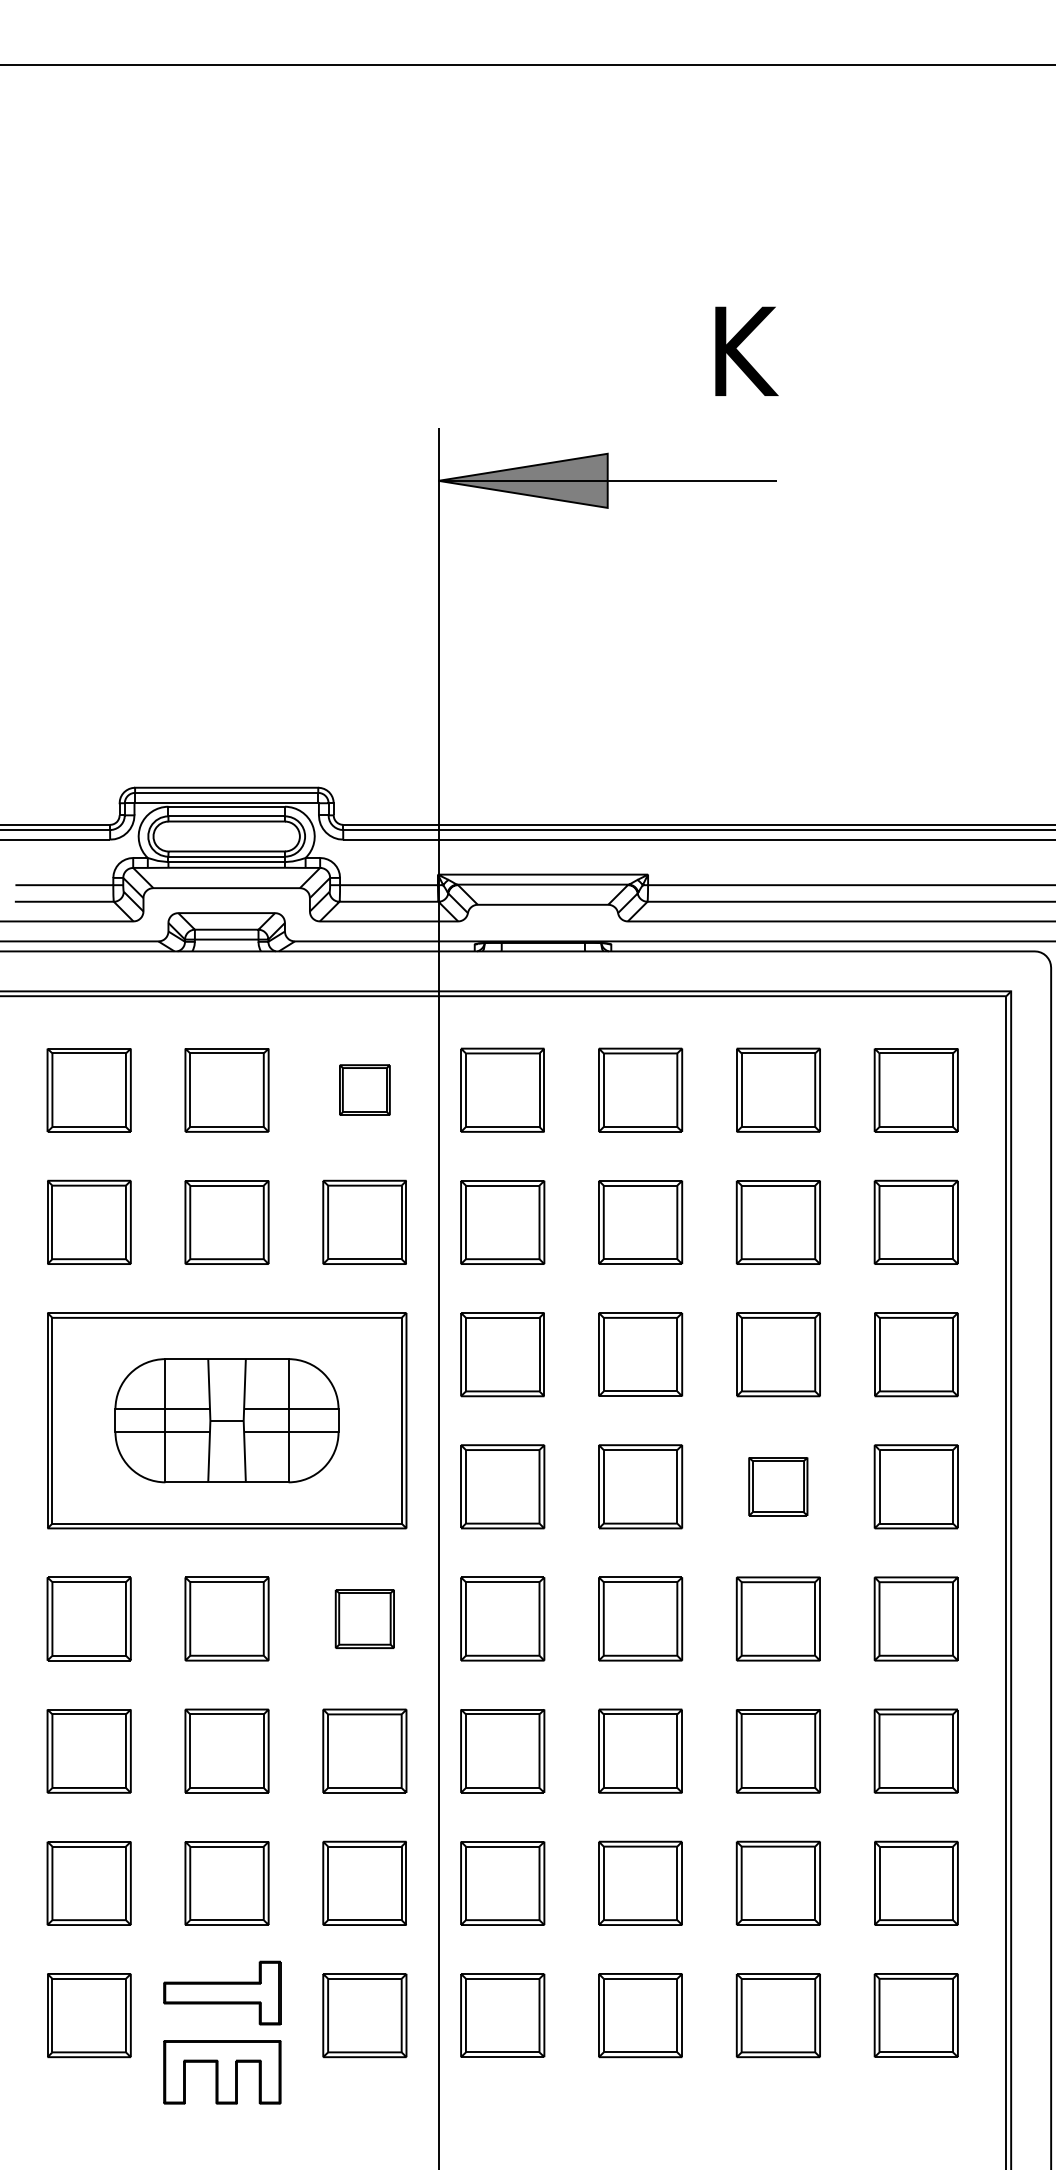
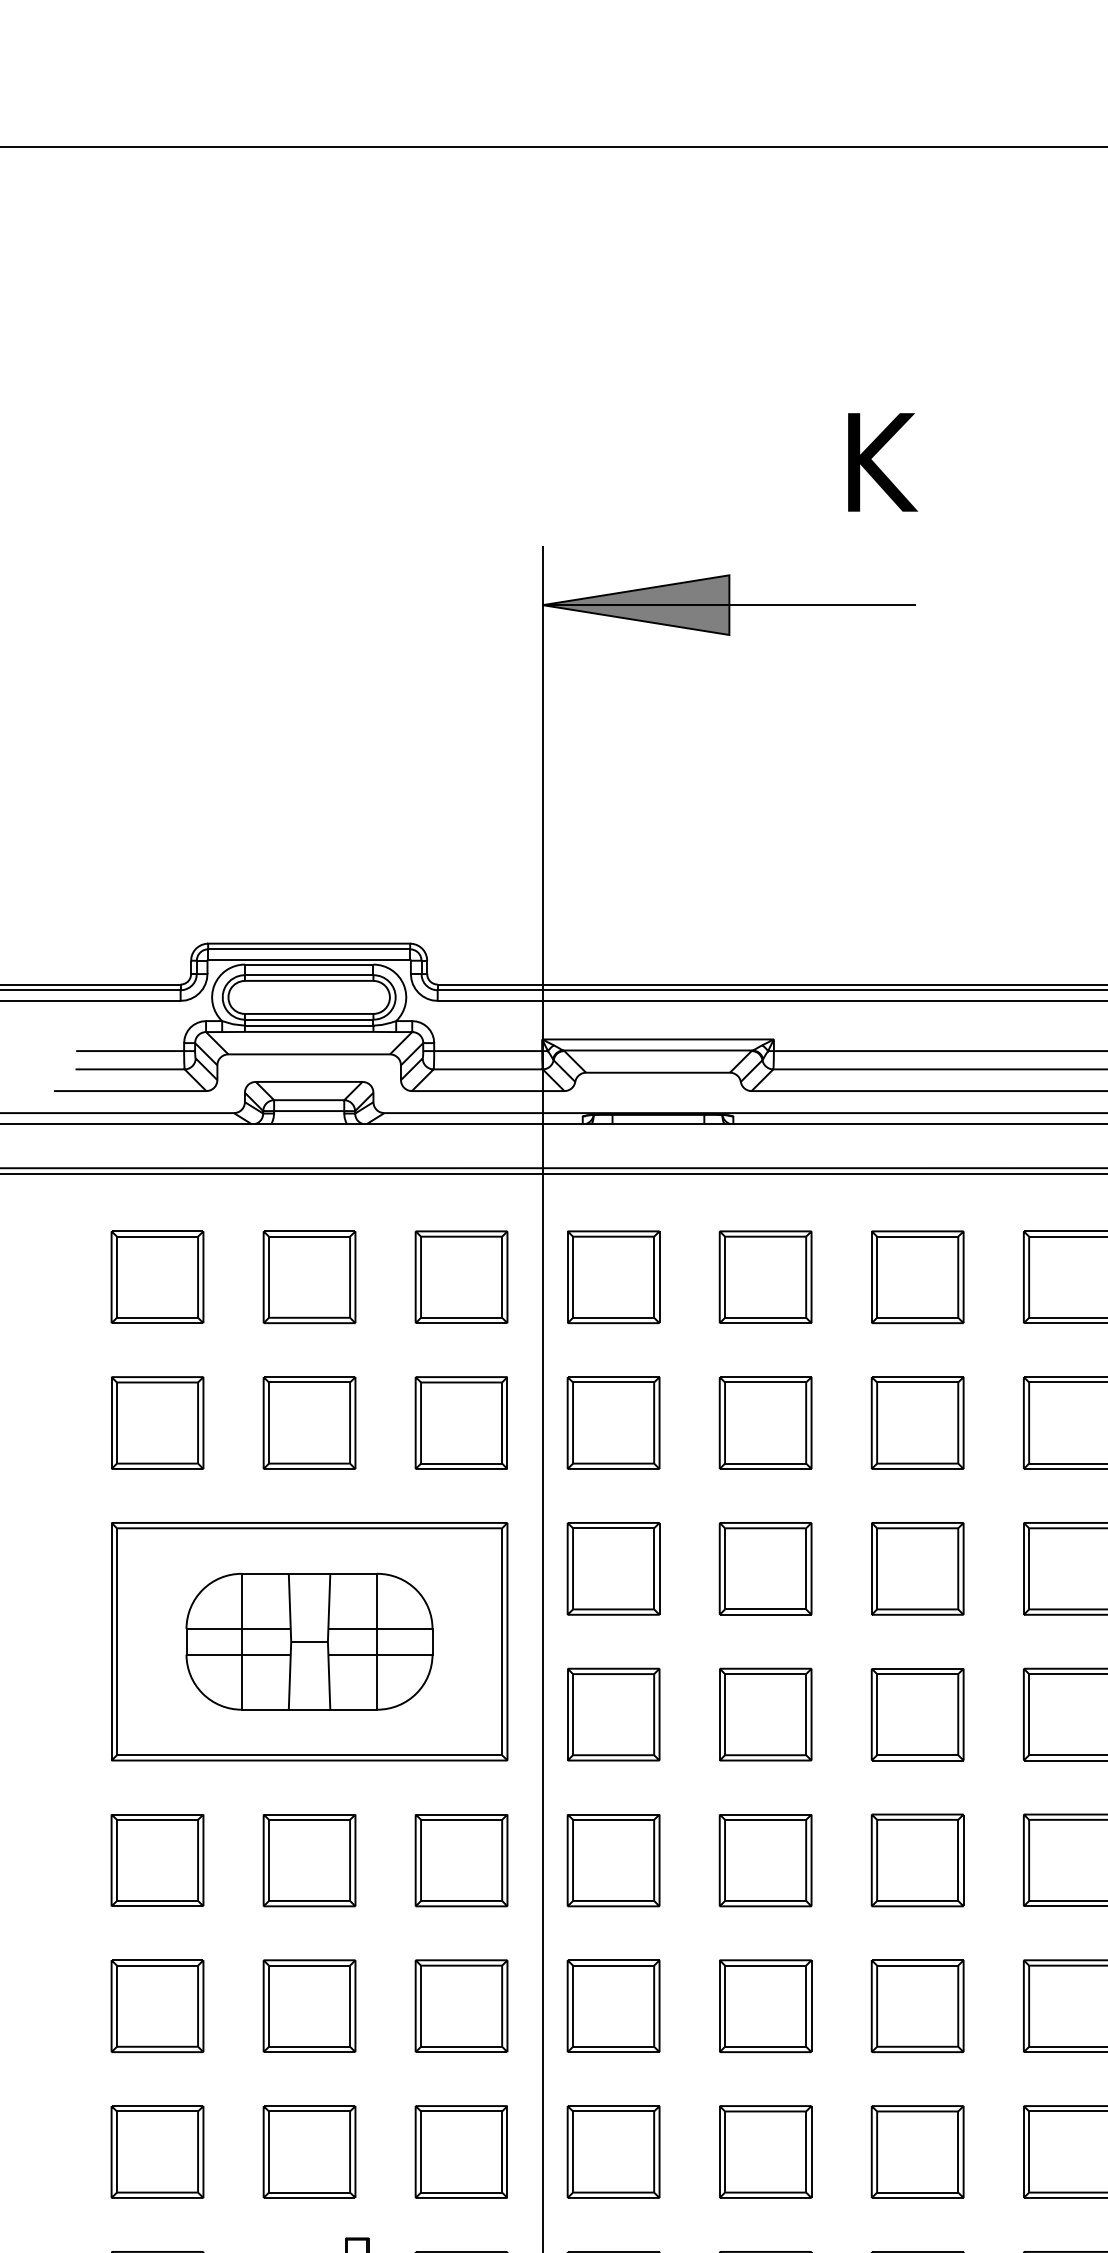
part: (364, 1089) -> (461, 1276), size x1.67
part: (777, 1486) -> (916, 1714), size x1.43
part: (364, 1618) -> (461, 1859), size x1.43

